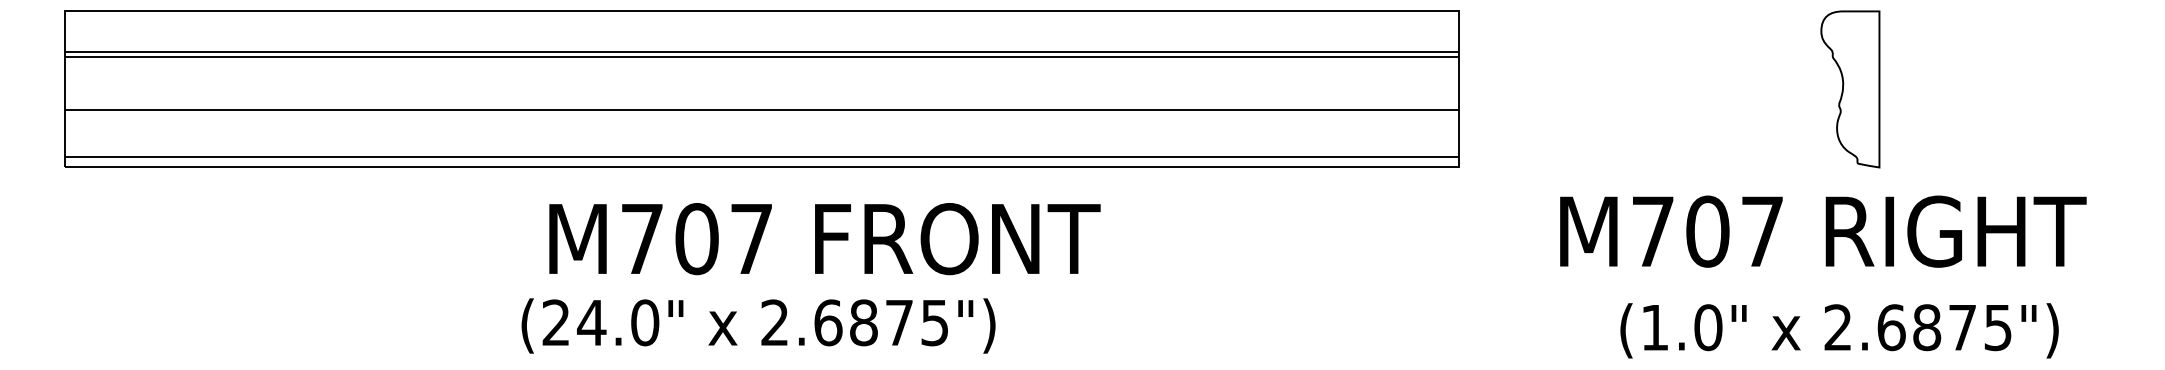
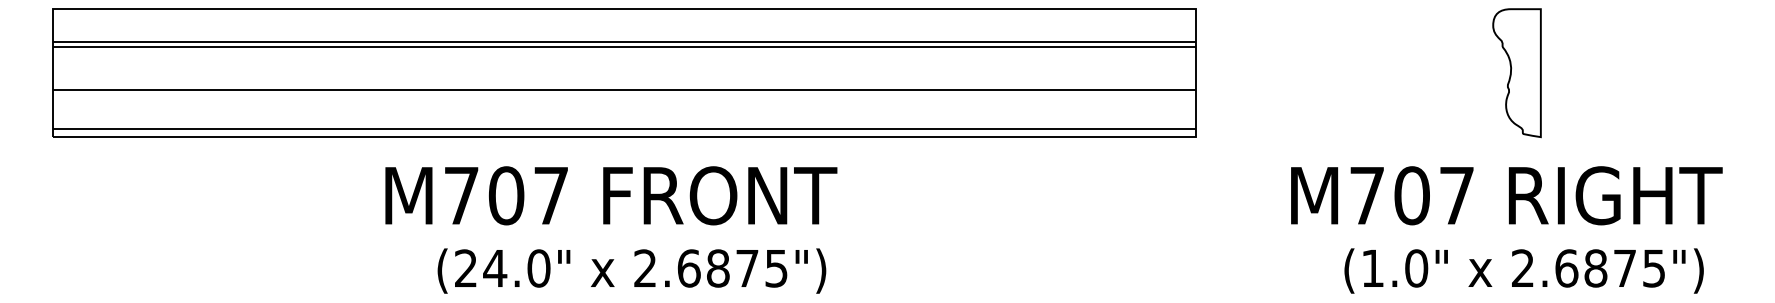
text: (1822, 231) -> (1506, 195), moved
text: (825, 238) -> (611, 195), moved
text: (758, 325) -> (631, 270), moved
text: (1838, 330) -> (1523, 270), moved

